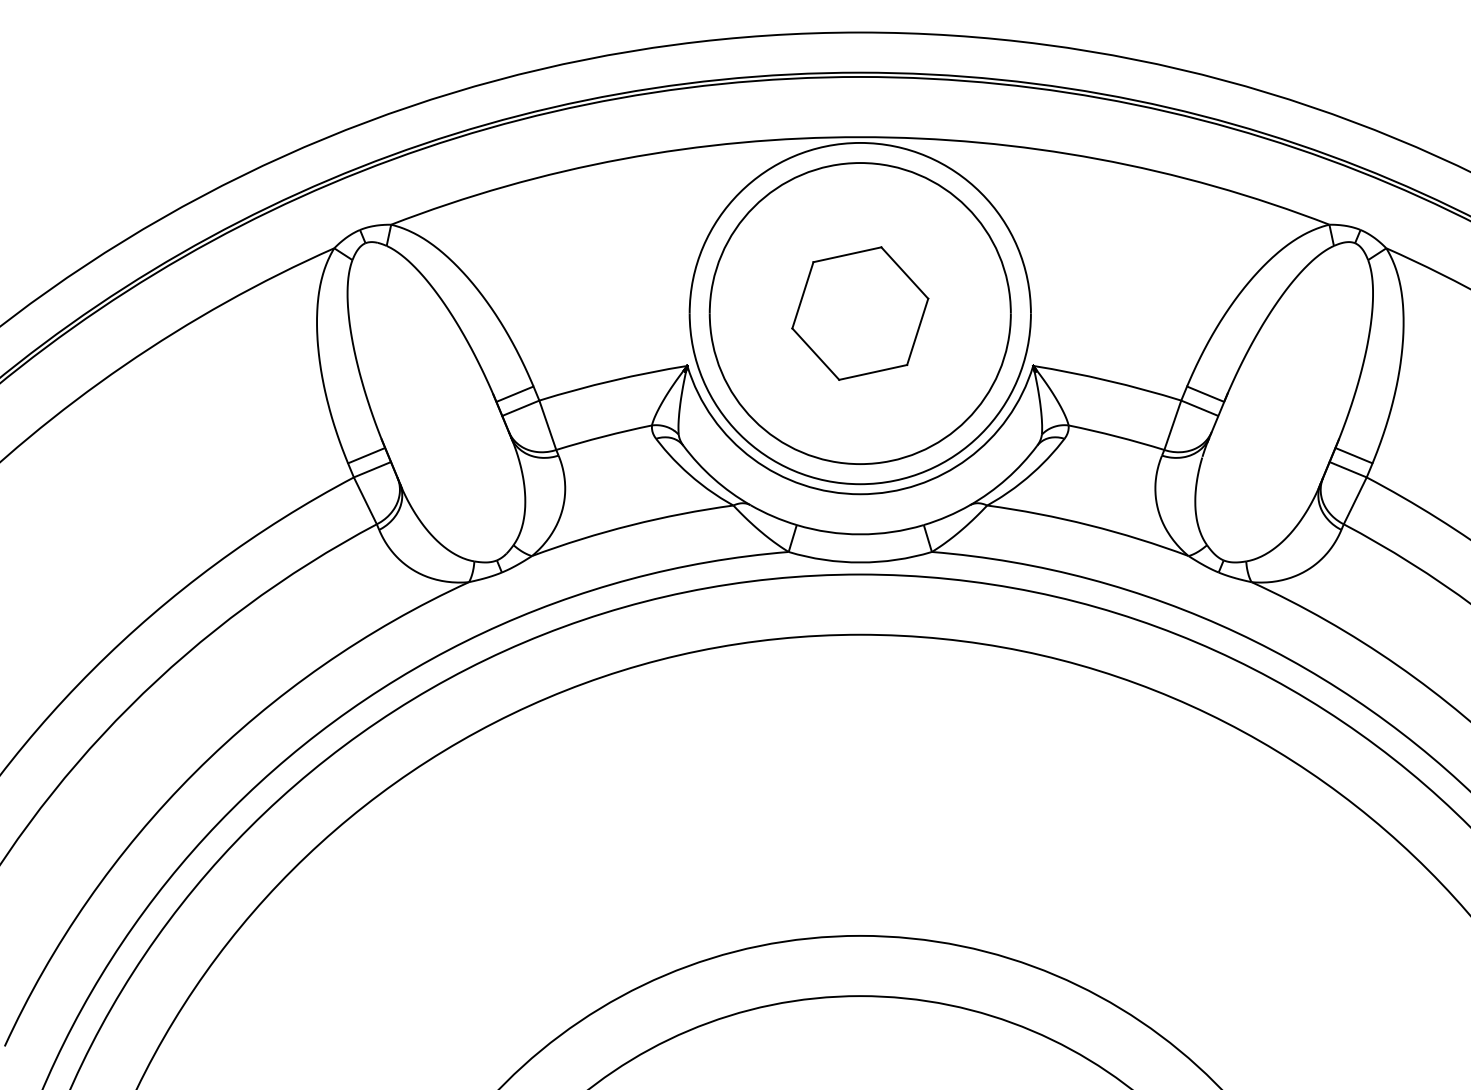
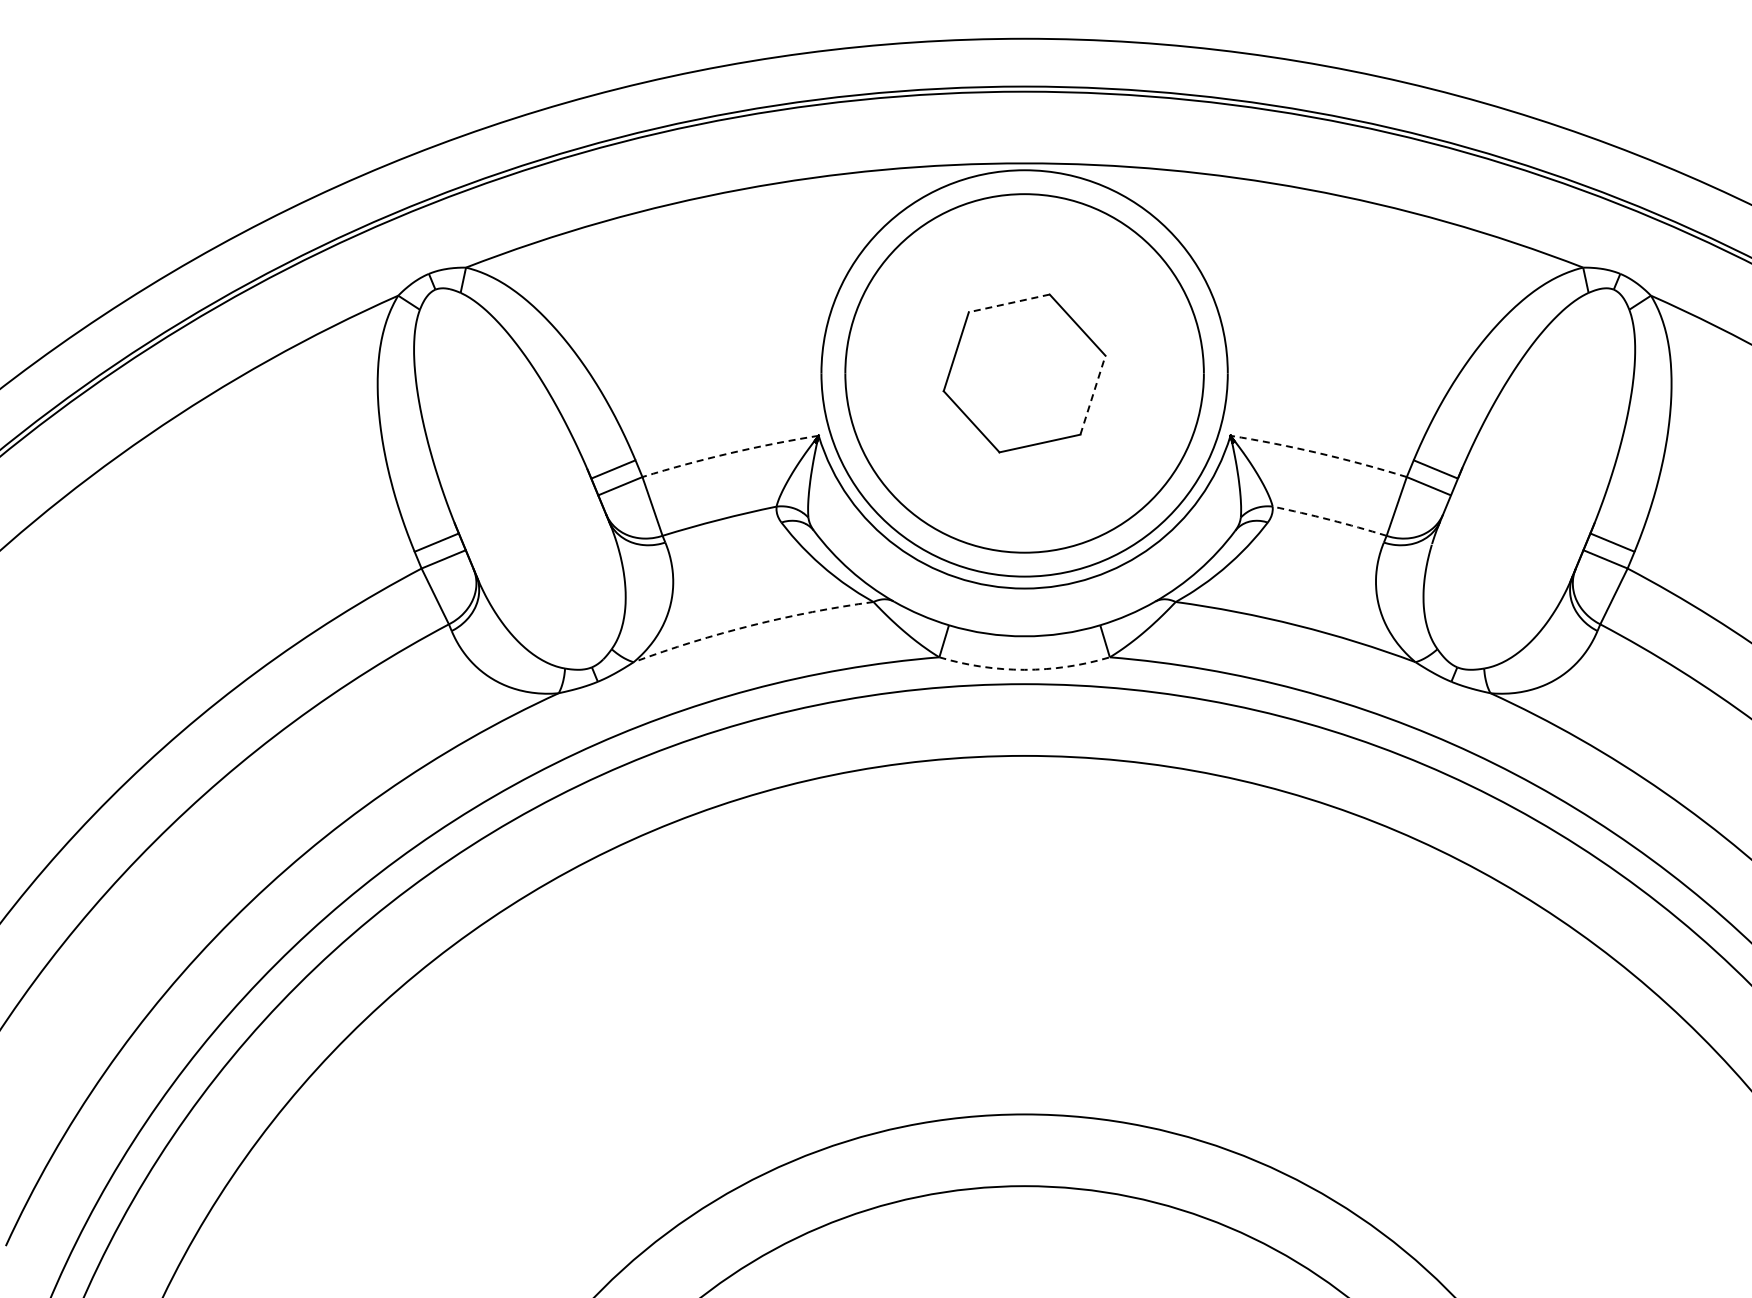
line: (846, 254) -> (1008, 303), solid -> dashed
line: (918, 331) -> (1093, 394), solid -> dashed
arc: (612, 380) -> (729, 453), solid -> dashed
arc: (1107, 380) -> (1319, 453), solid -> dashed
arc: (1117, 436) -> (1330, 519), solid -> dashed
arc: (630, 525) -> (751, 625), solid -> dashed
arc: (860, 562) -> (1024, 669), solid -> dashed

